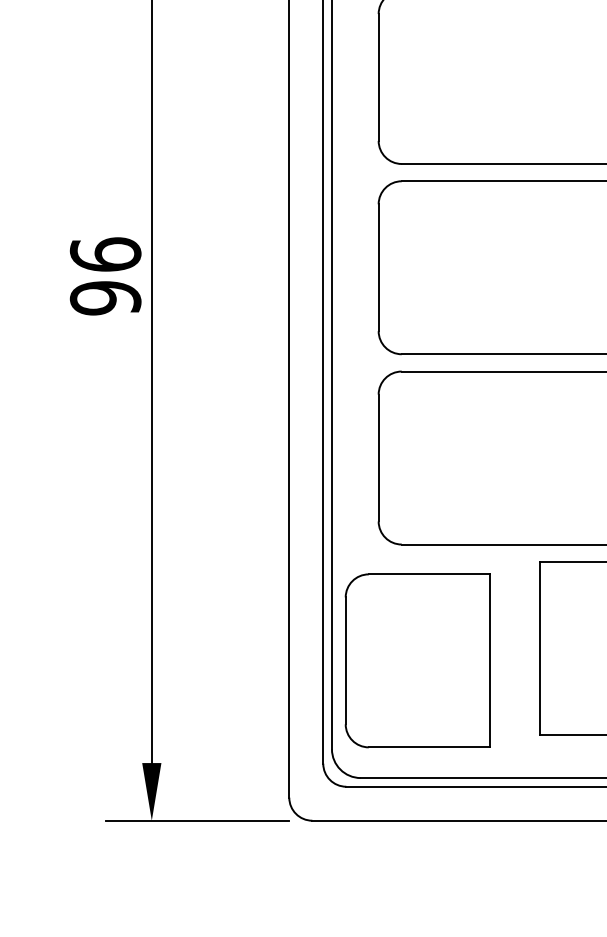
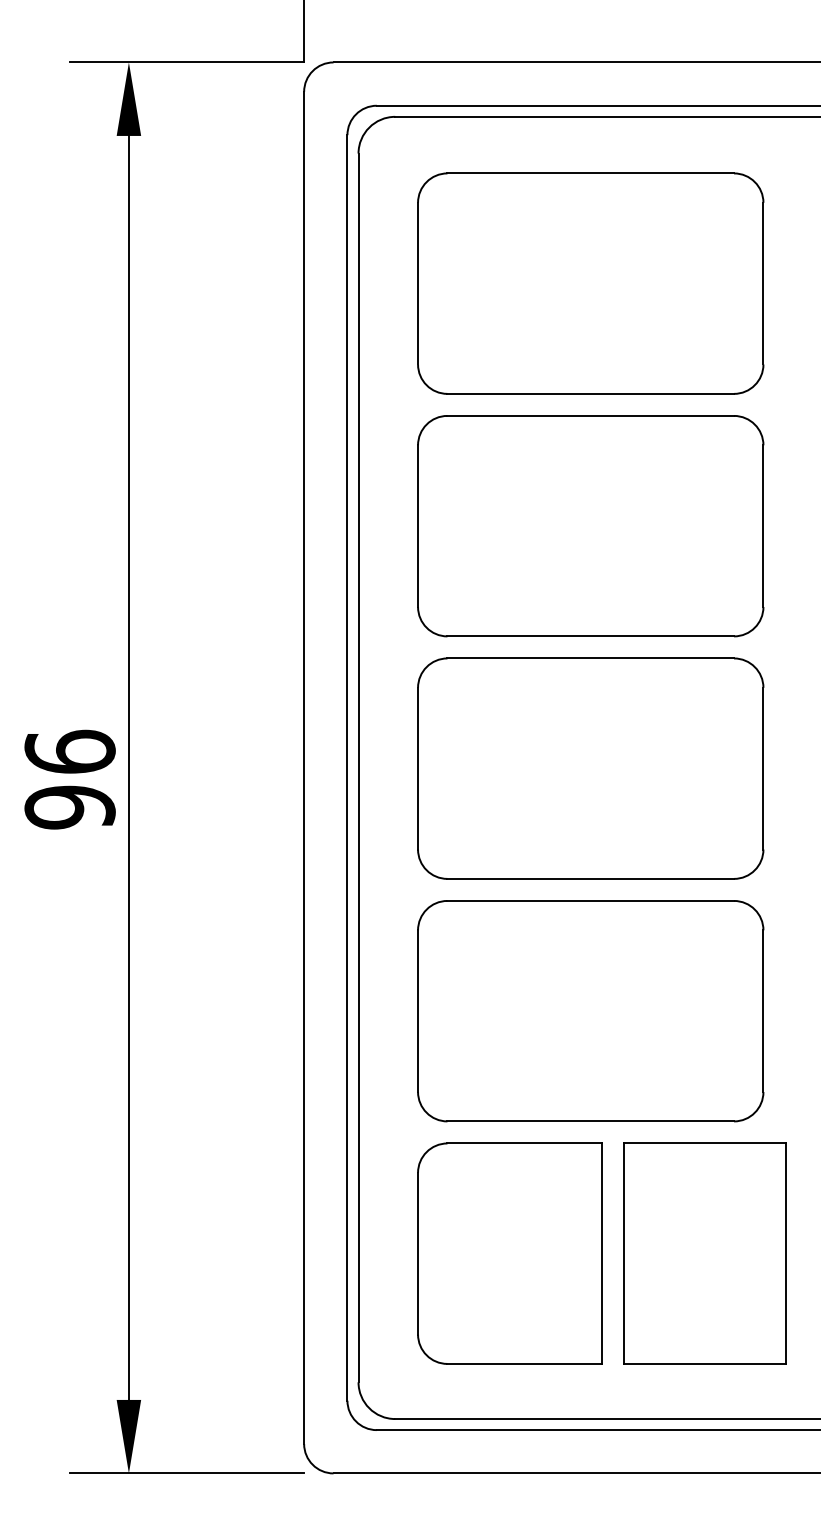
part: (417, 660) -> (509, 1253), moved

